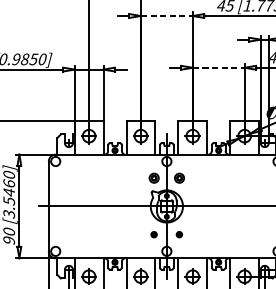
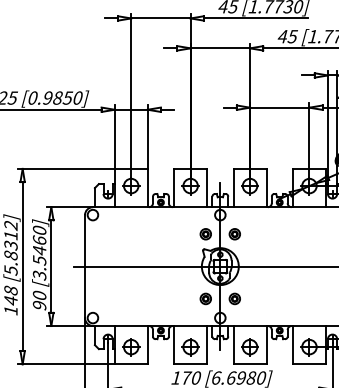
line: (167, 16) -> (220, 48), dashed -> solid
line: (218, 67) -> (279, 107), dashed -> solid
part: (153, 234) -> (205, 298), size x1.67
part: (179, 234) -> (234, 298), size x1.67

